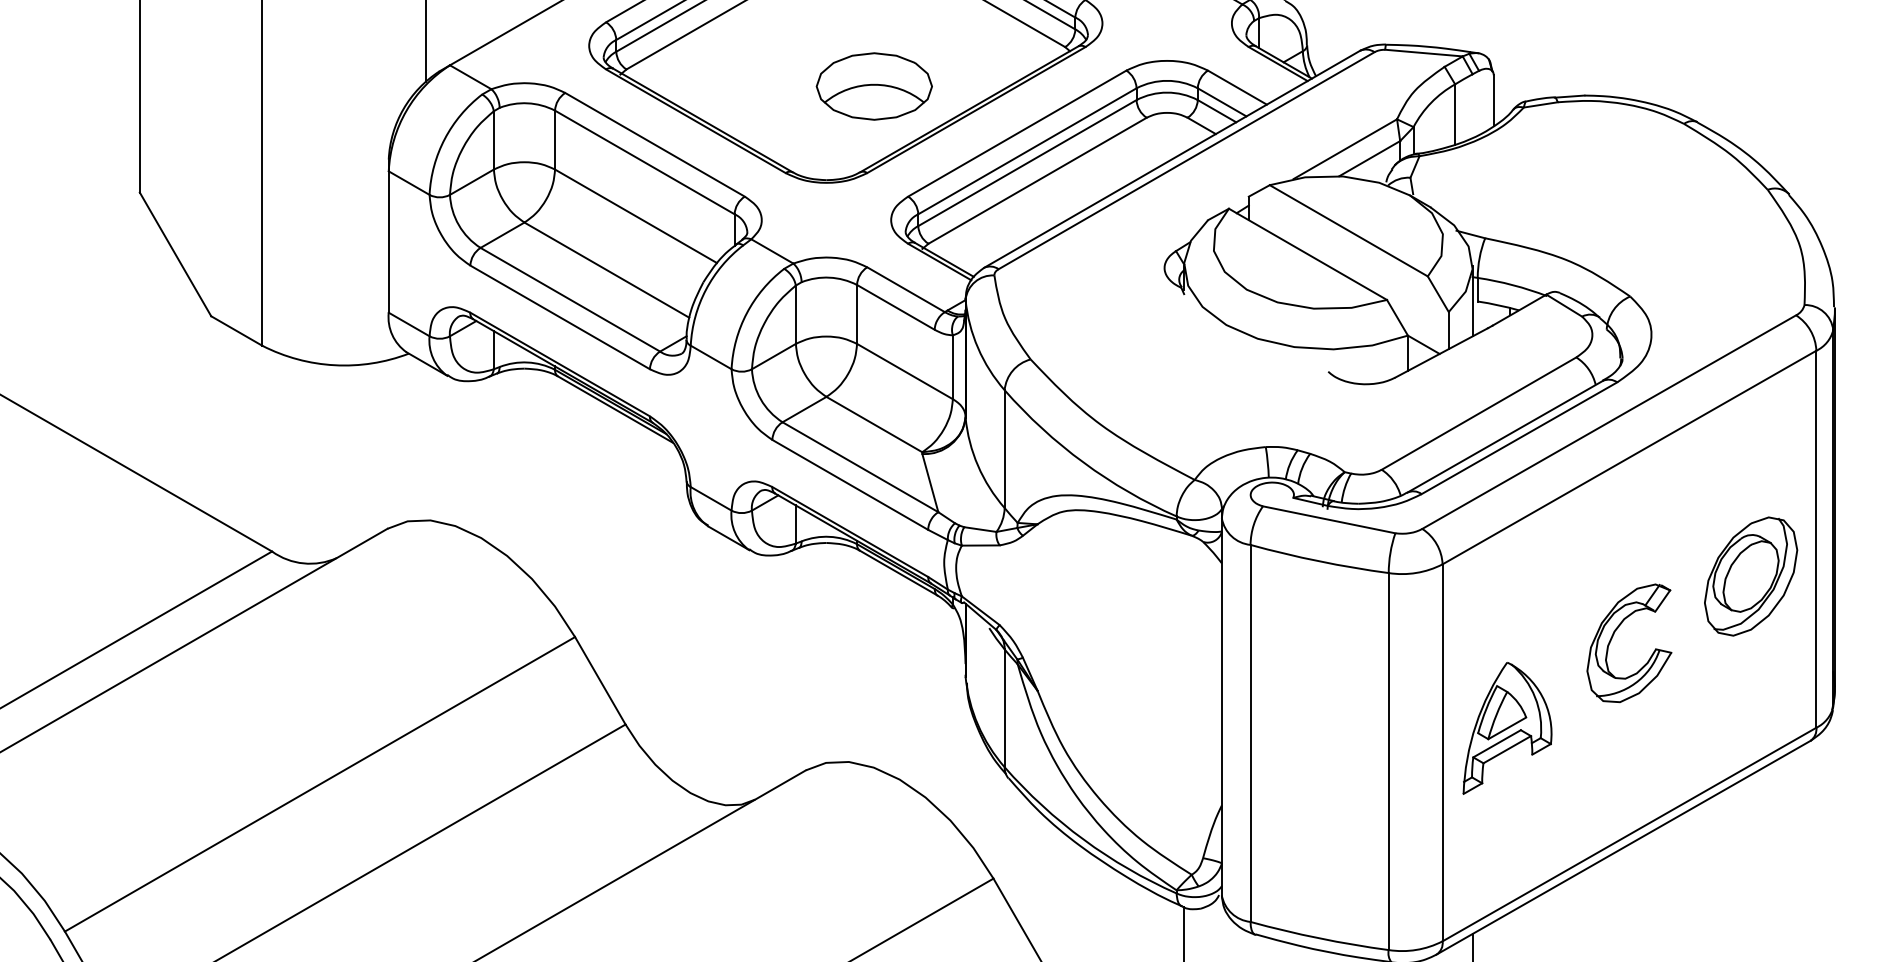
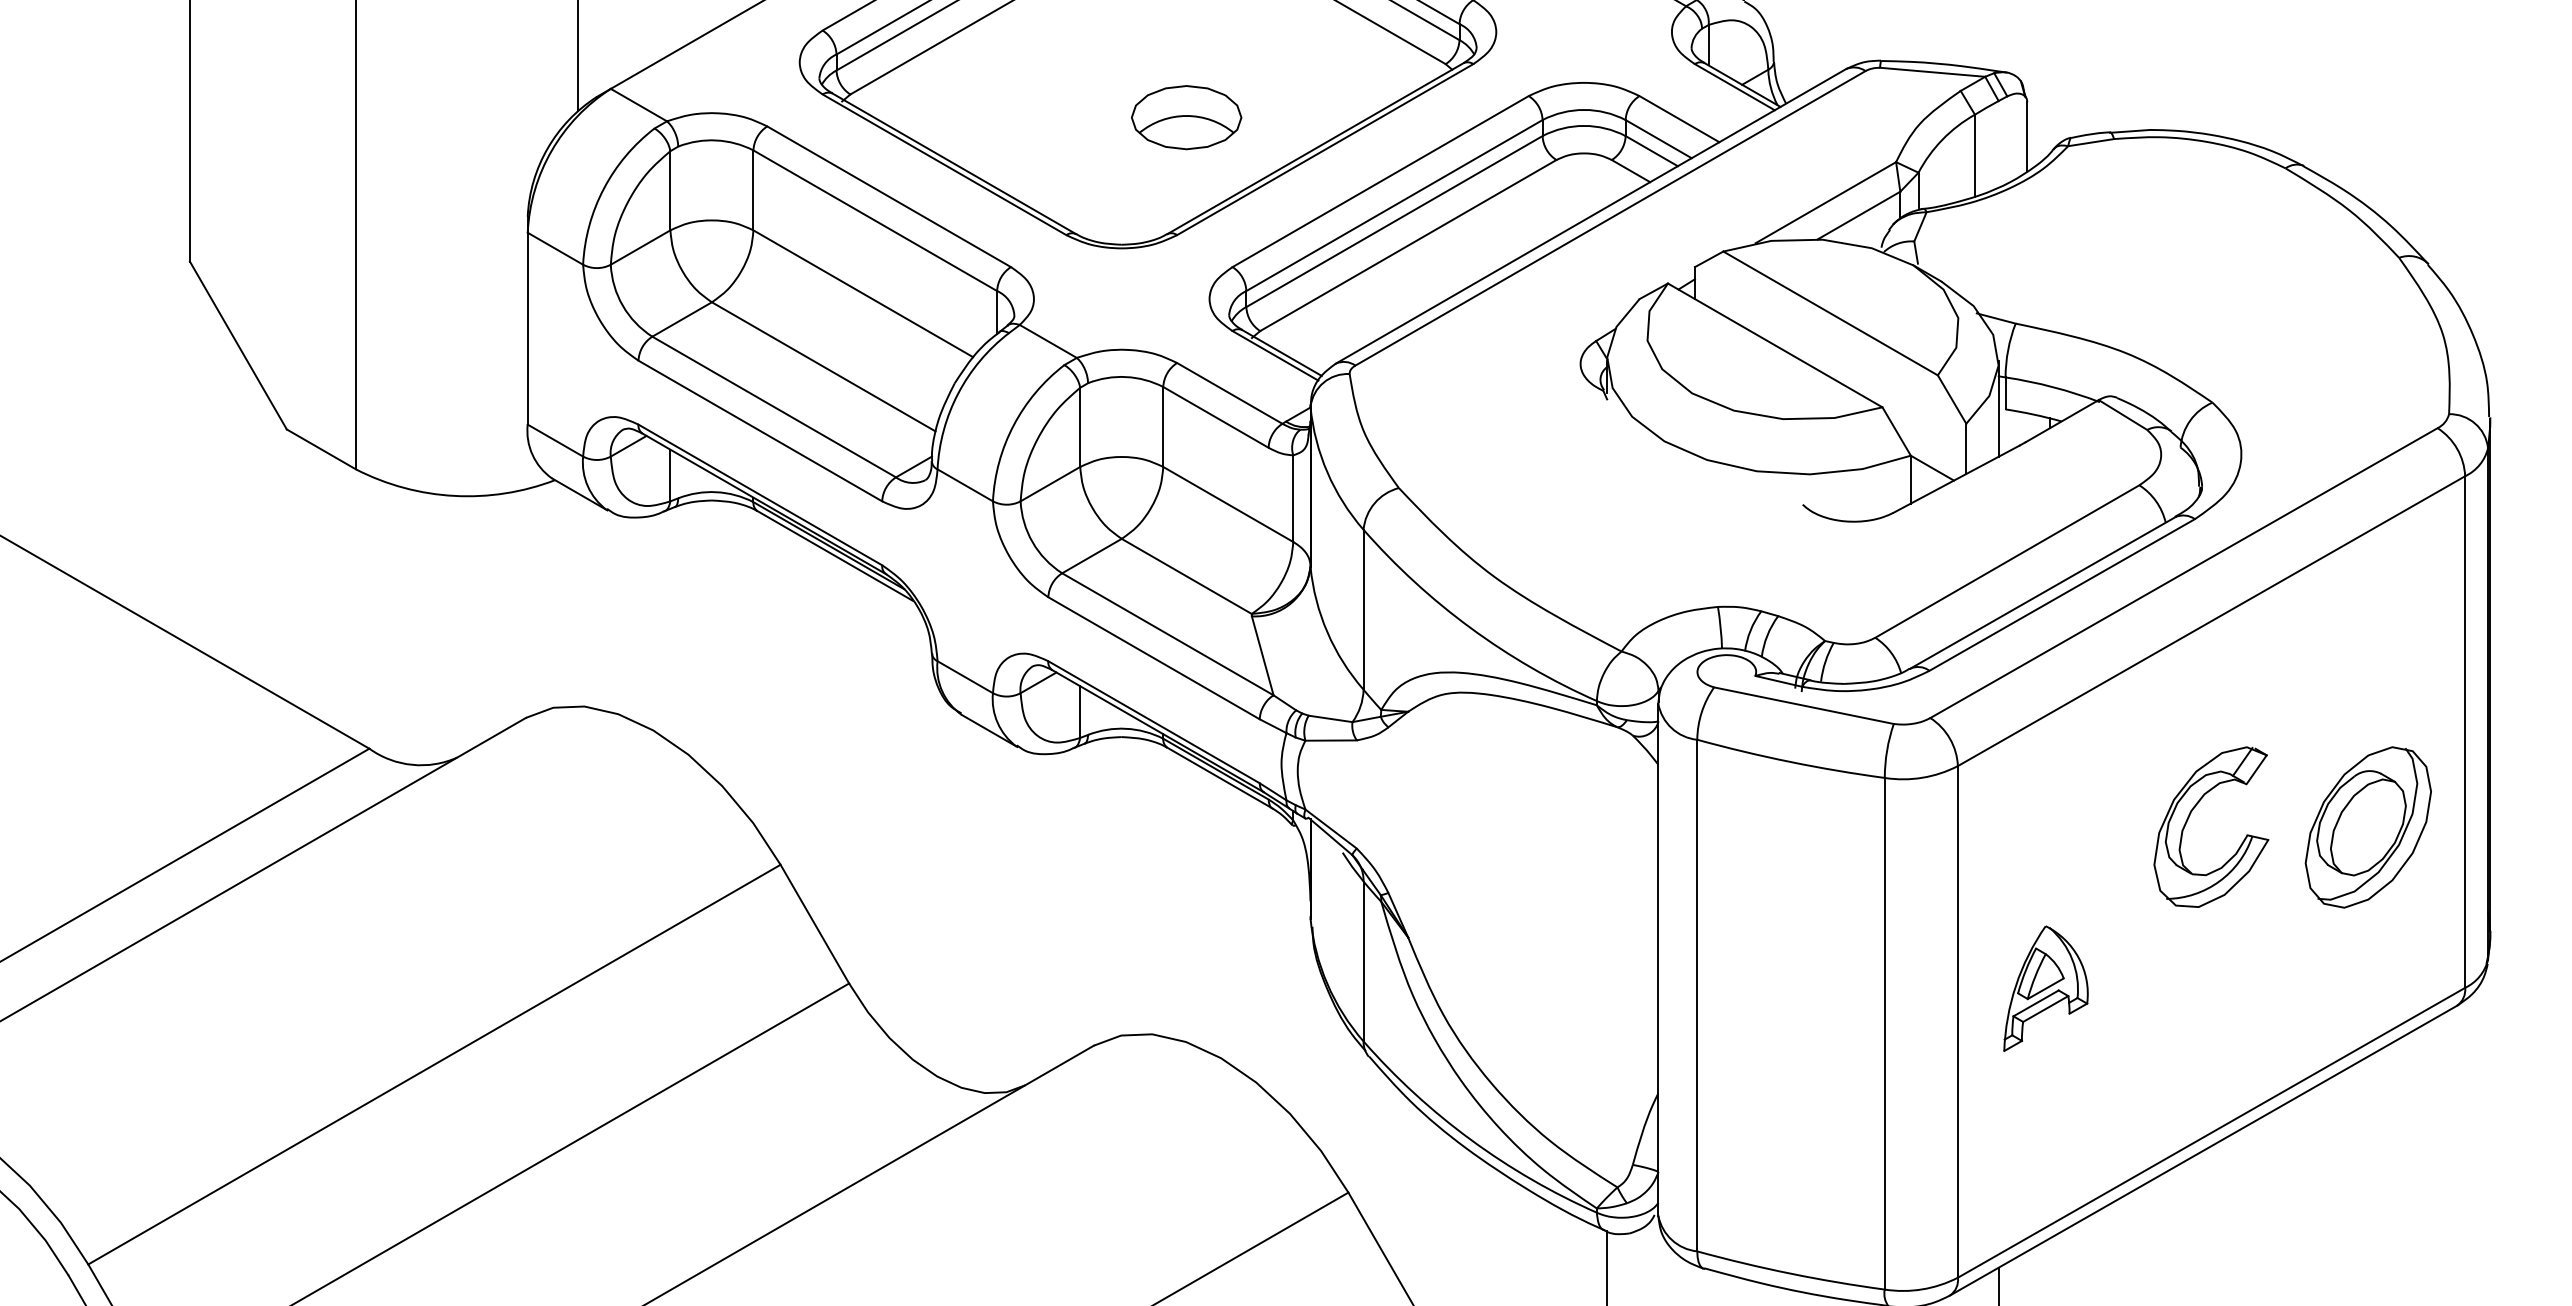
part: (873, 86) -> (1185, 117), size x0.7
part: (1751, 576) -> (2368, 827), moved
part: (1613, 636) -> (2189, 817), moved
part: (1507, 728) -> (2045, 988), size x0.7

